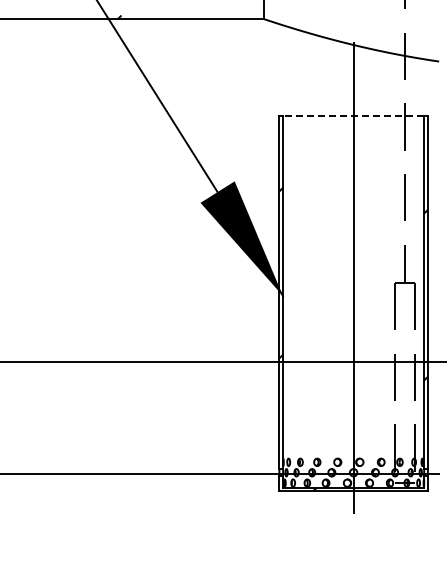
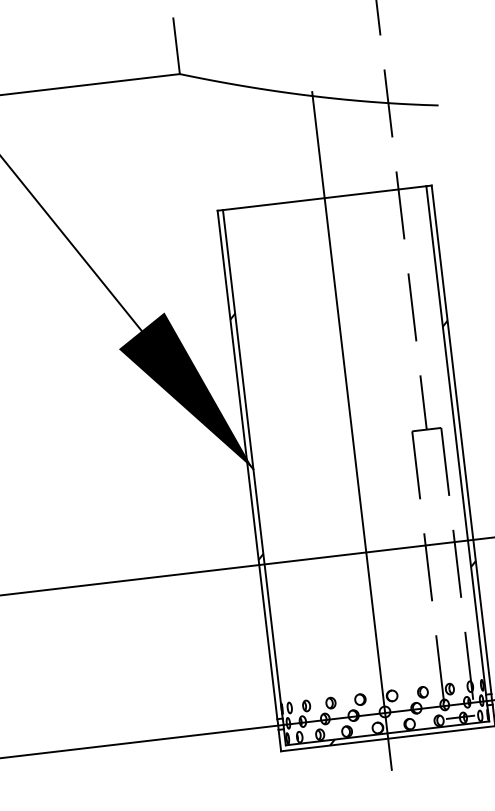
line: (353, 115) -> (324, 197), dashed -> solid

